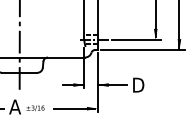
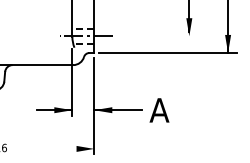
line: (136, 39) -> (157, 35), removed
text: (137, 84) -> (159, 109), D -> A
line: (74, 108) -> (56, 148), removed

